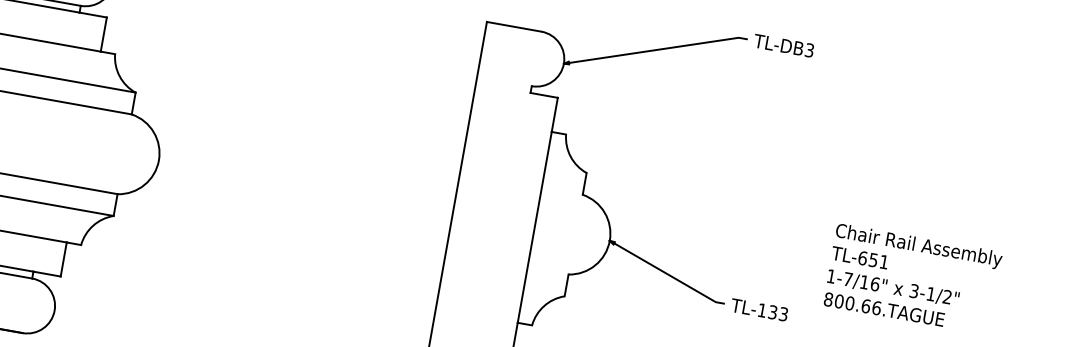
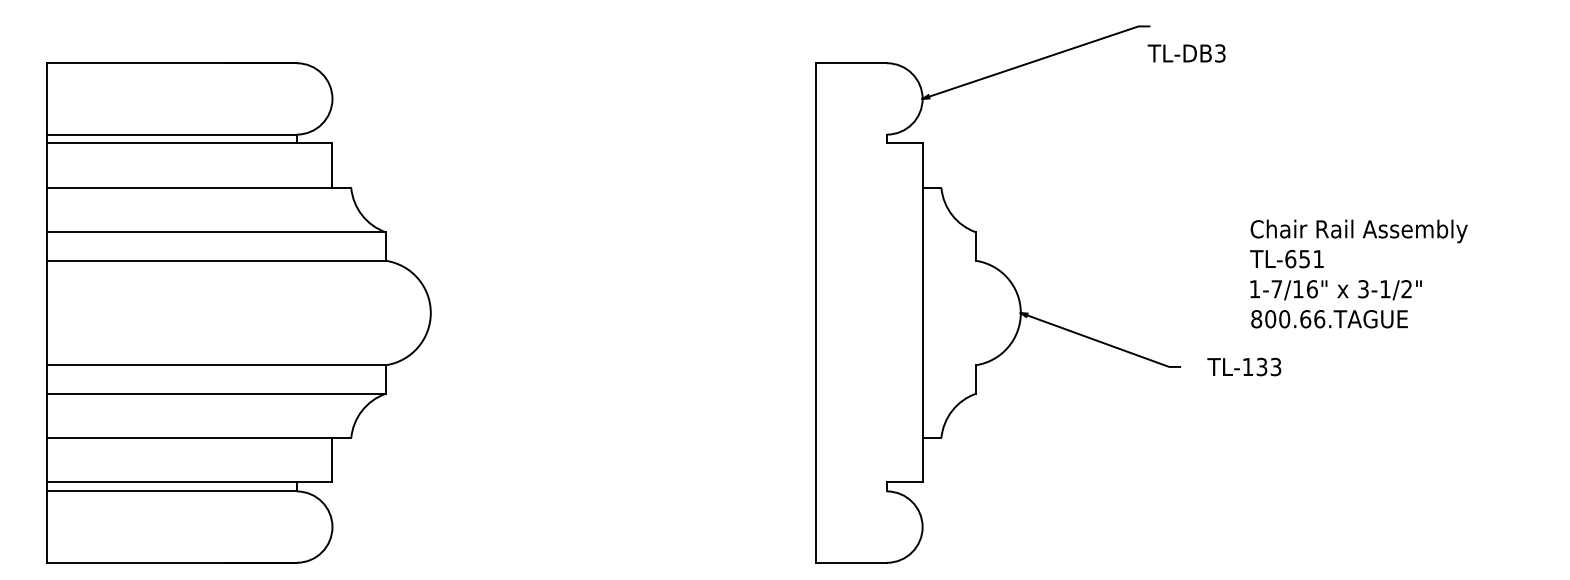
text: (783, 45) -> (1186, 53), moved
text: (912, 278) -> (1358, 273), moved
text: (759, 309) -> (1244, 366), moved

